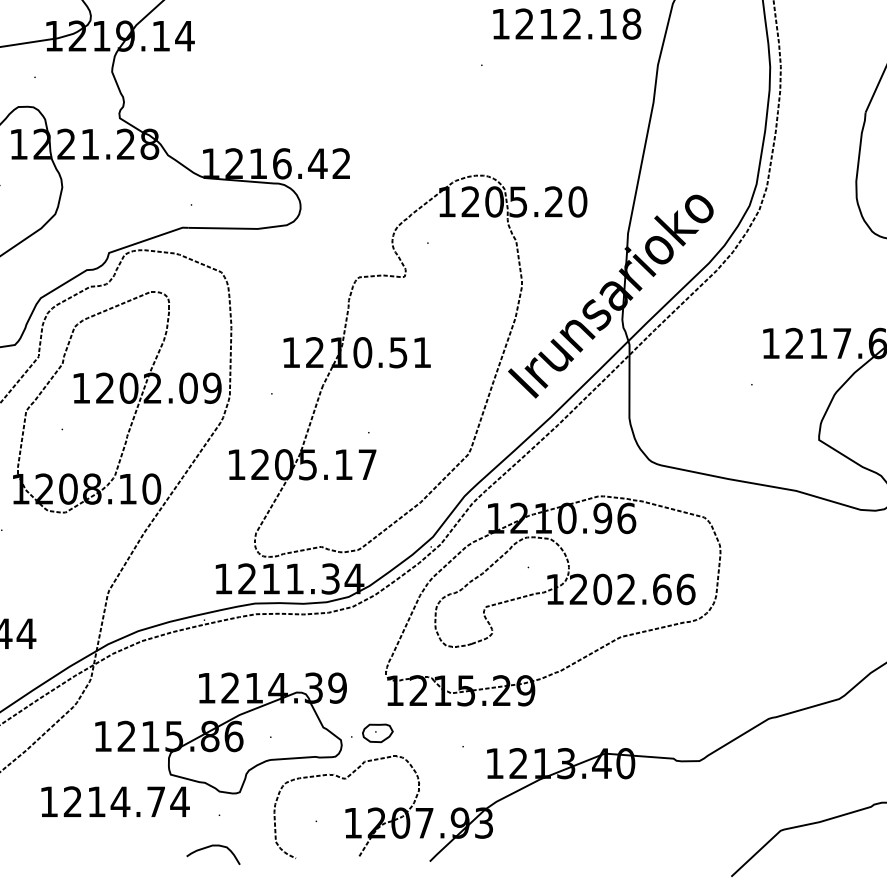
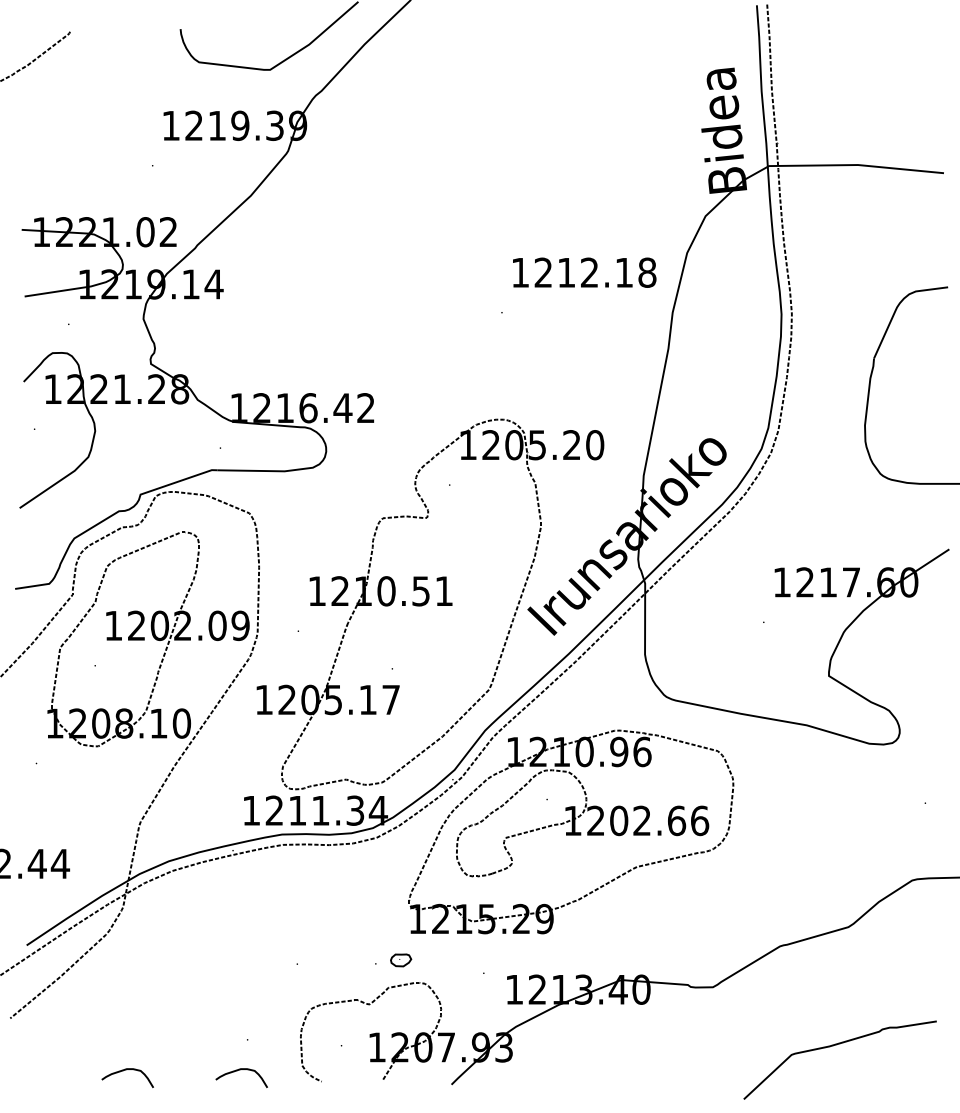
part: (377, 733) -> (400, 960), size x0.7
part: (194, 744) -> (223, 971), removed
curve: (94, 846) -> (126, 1070), added

